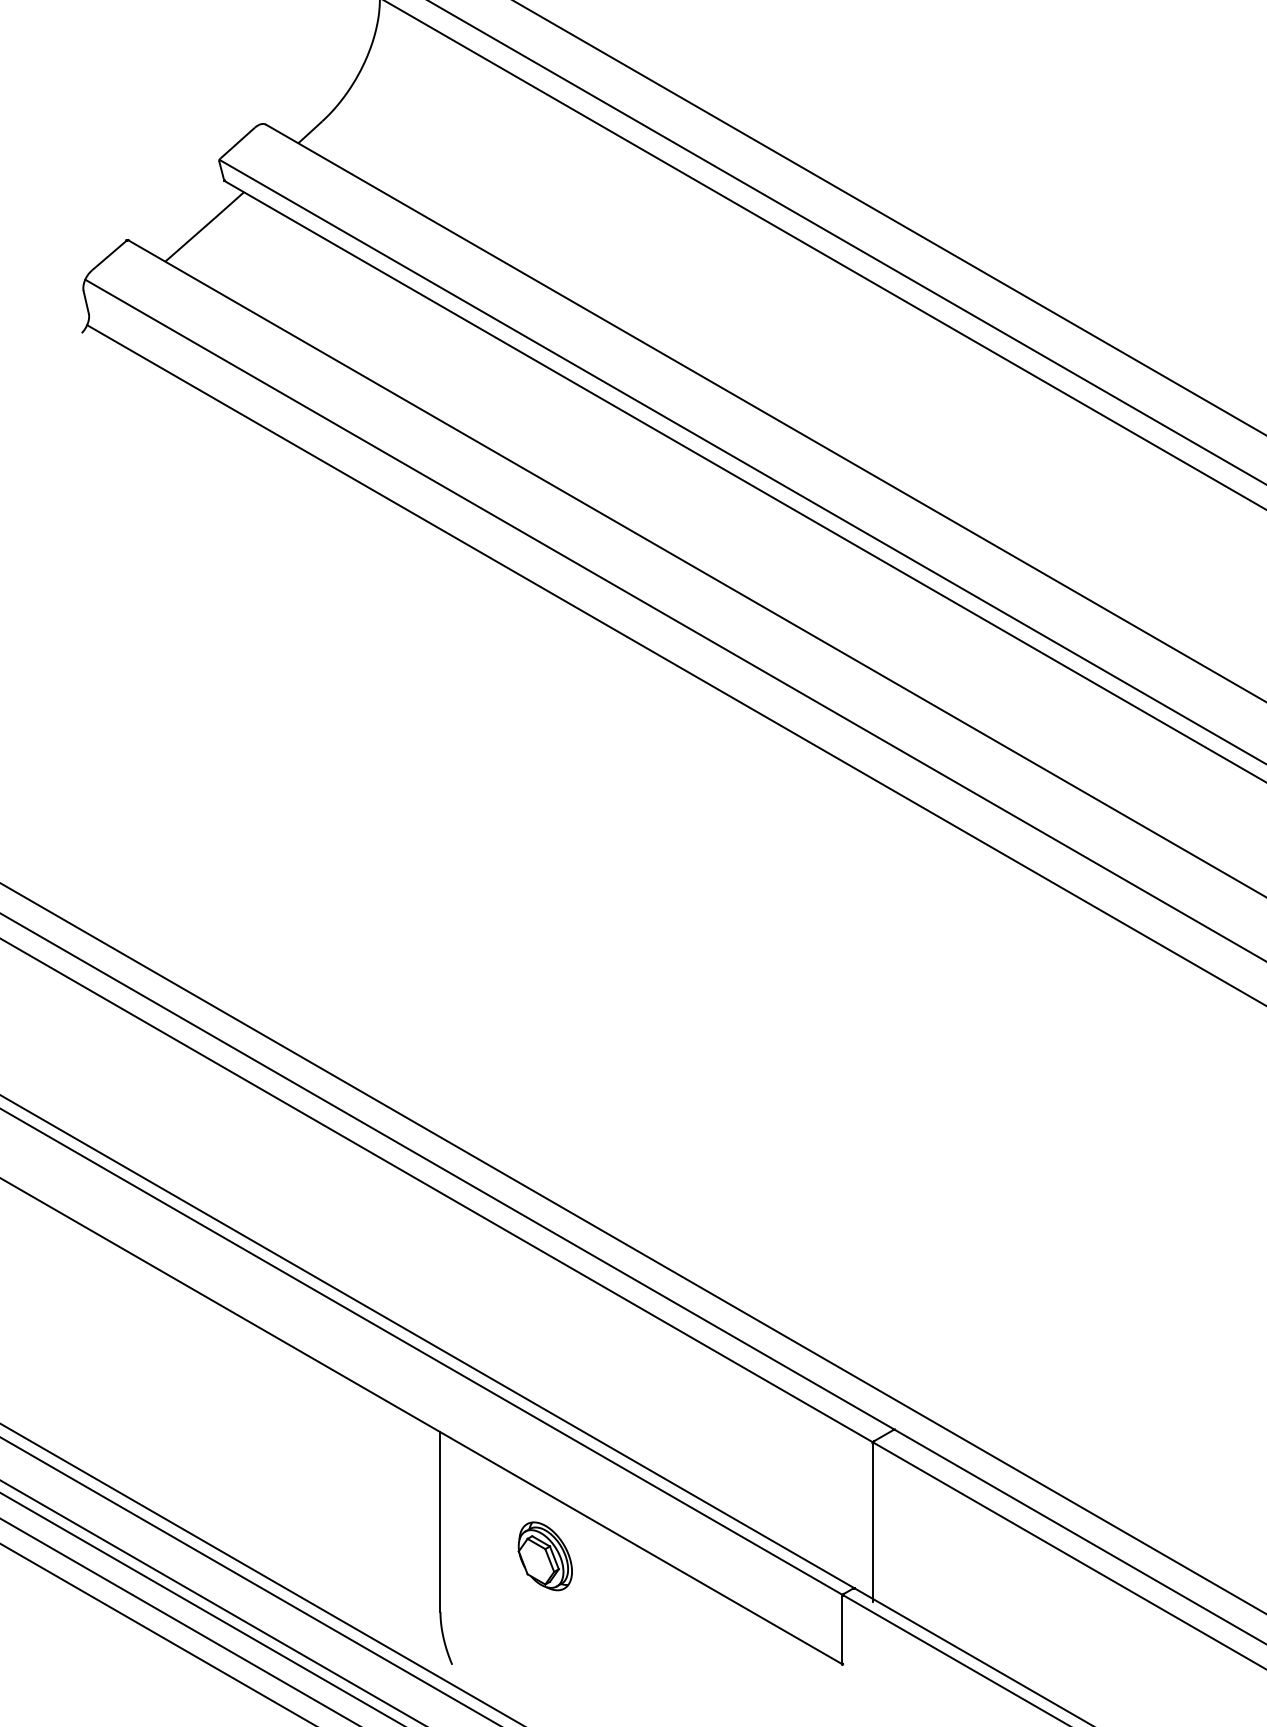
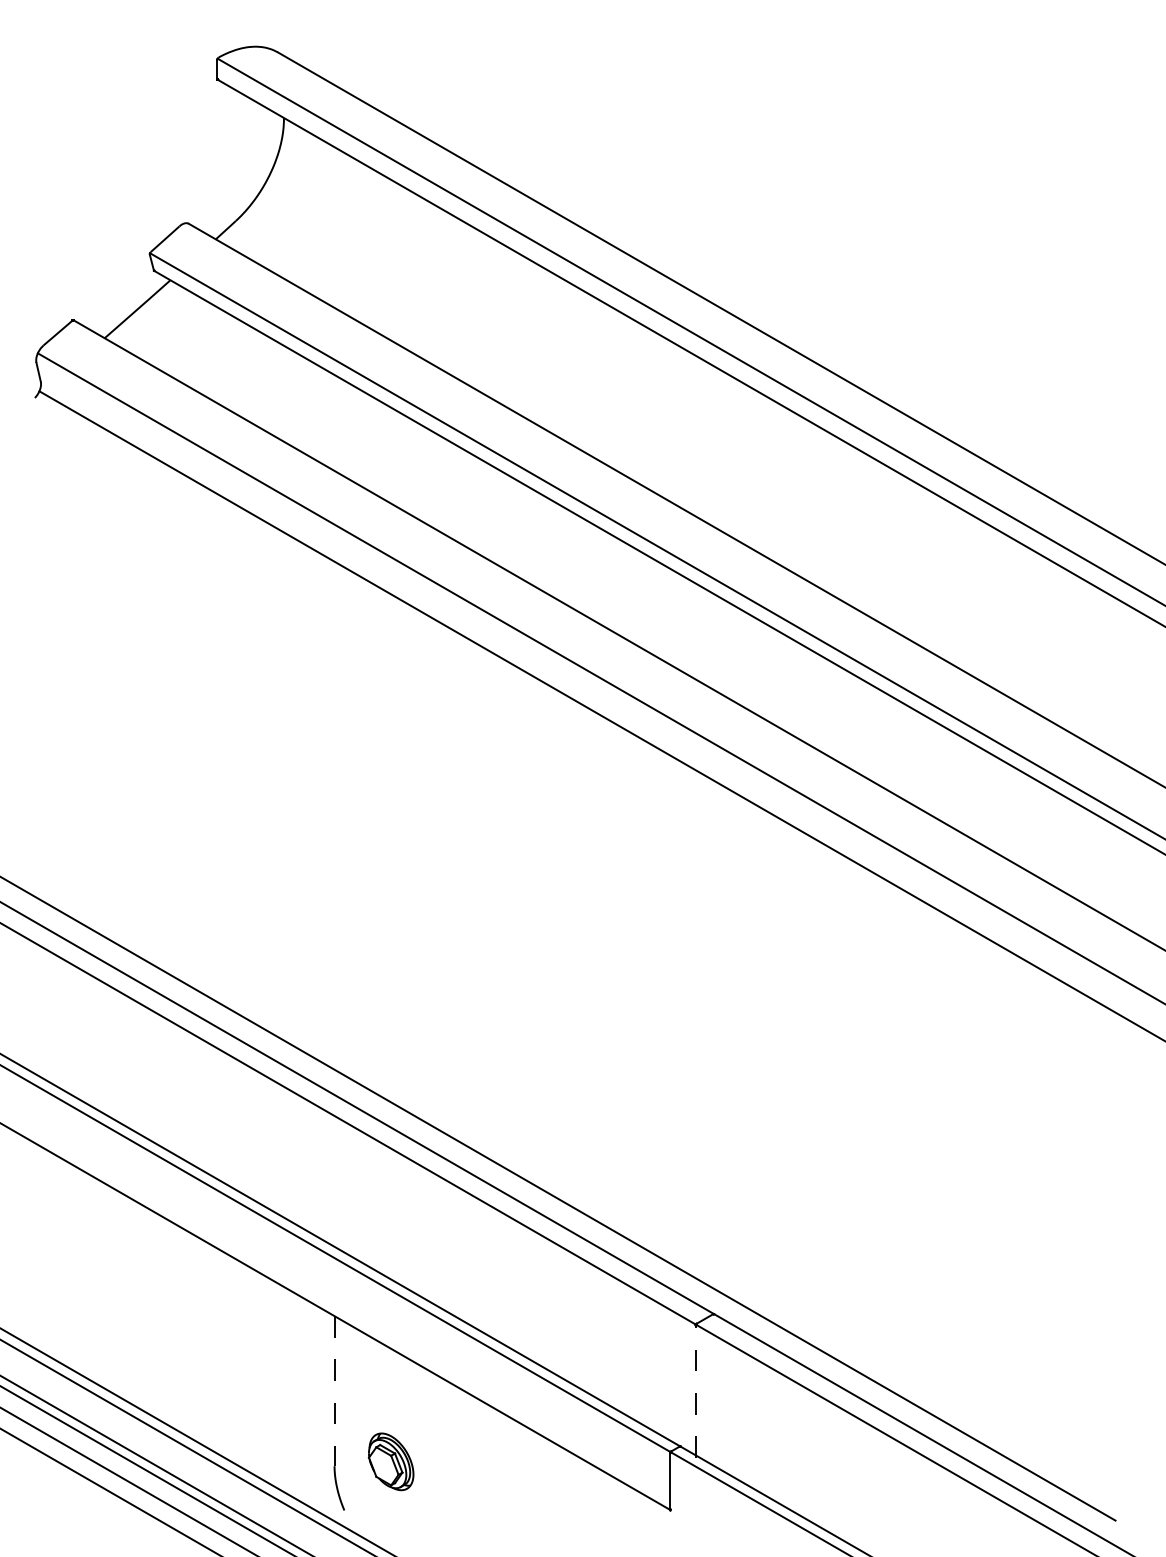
line: (440, 1522) -> (334, 1391), solid -> dashed
line: (872, 1522) -> (695, 1391), solid -> dashed
part: (544, 1555) -> (390, 1461), moved

